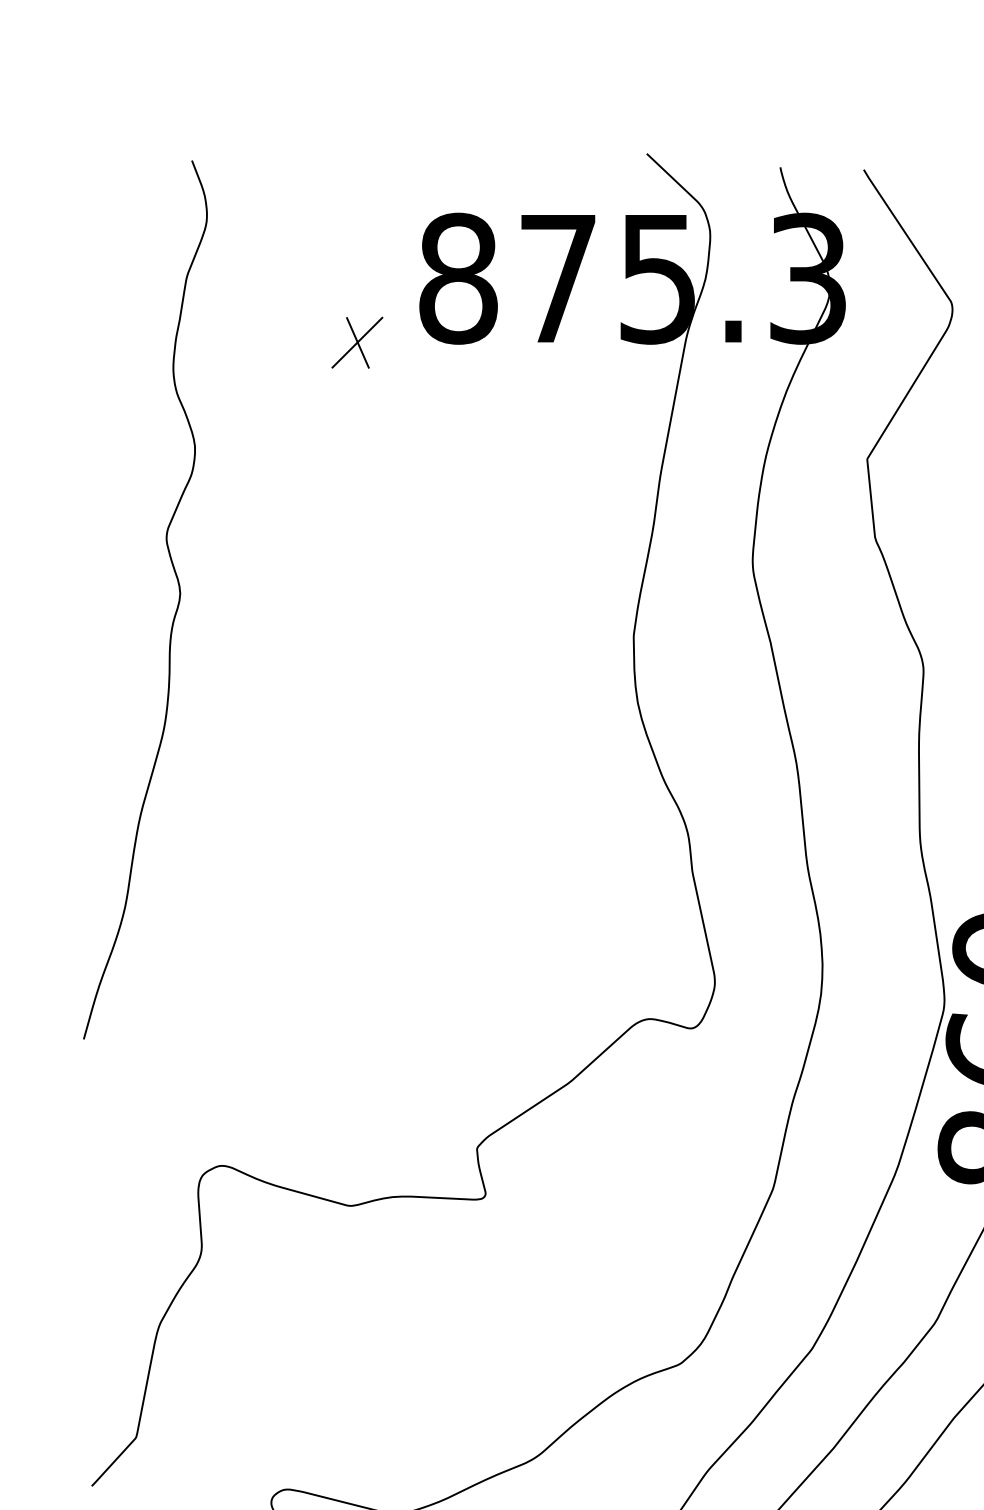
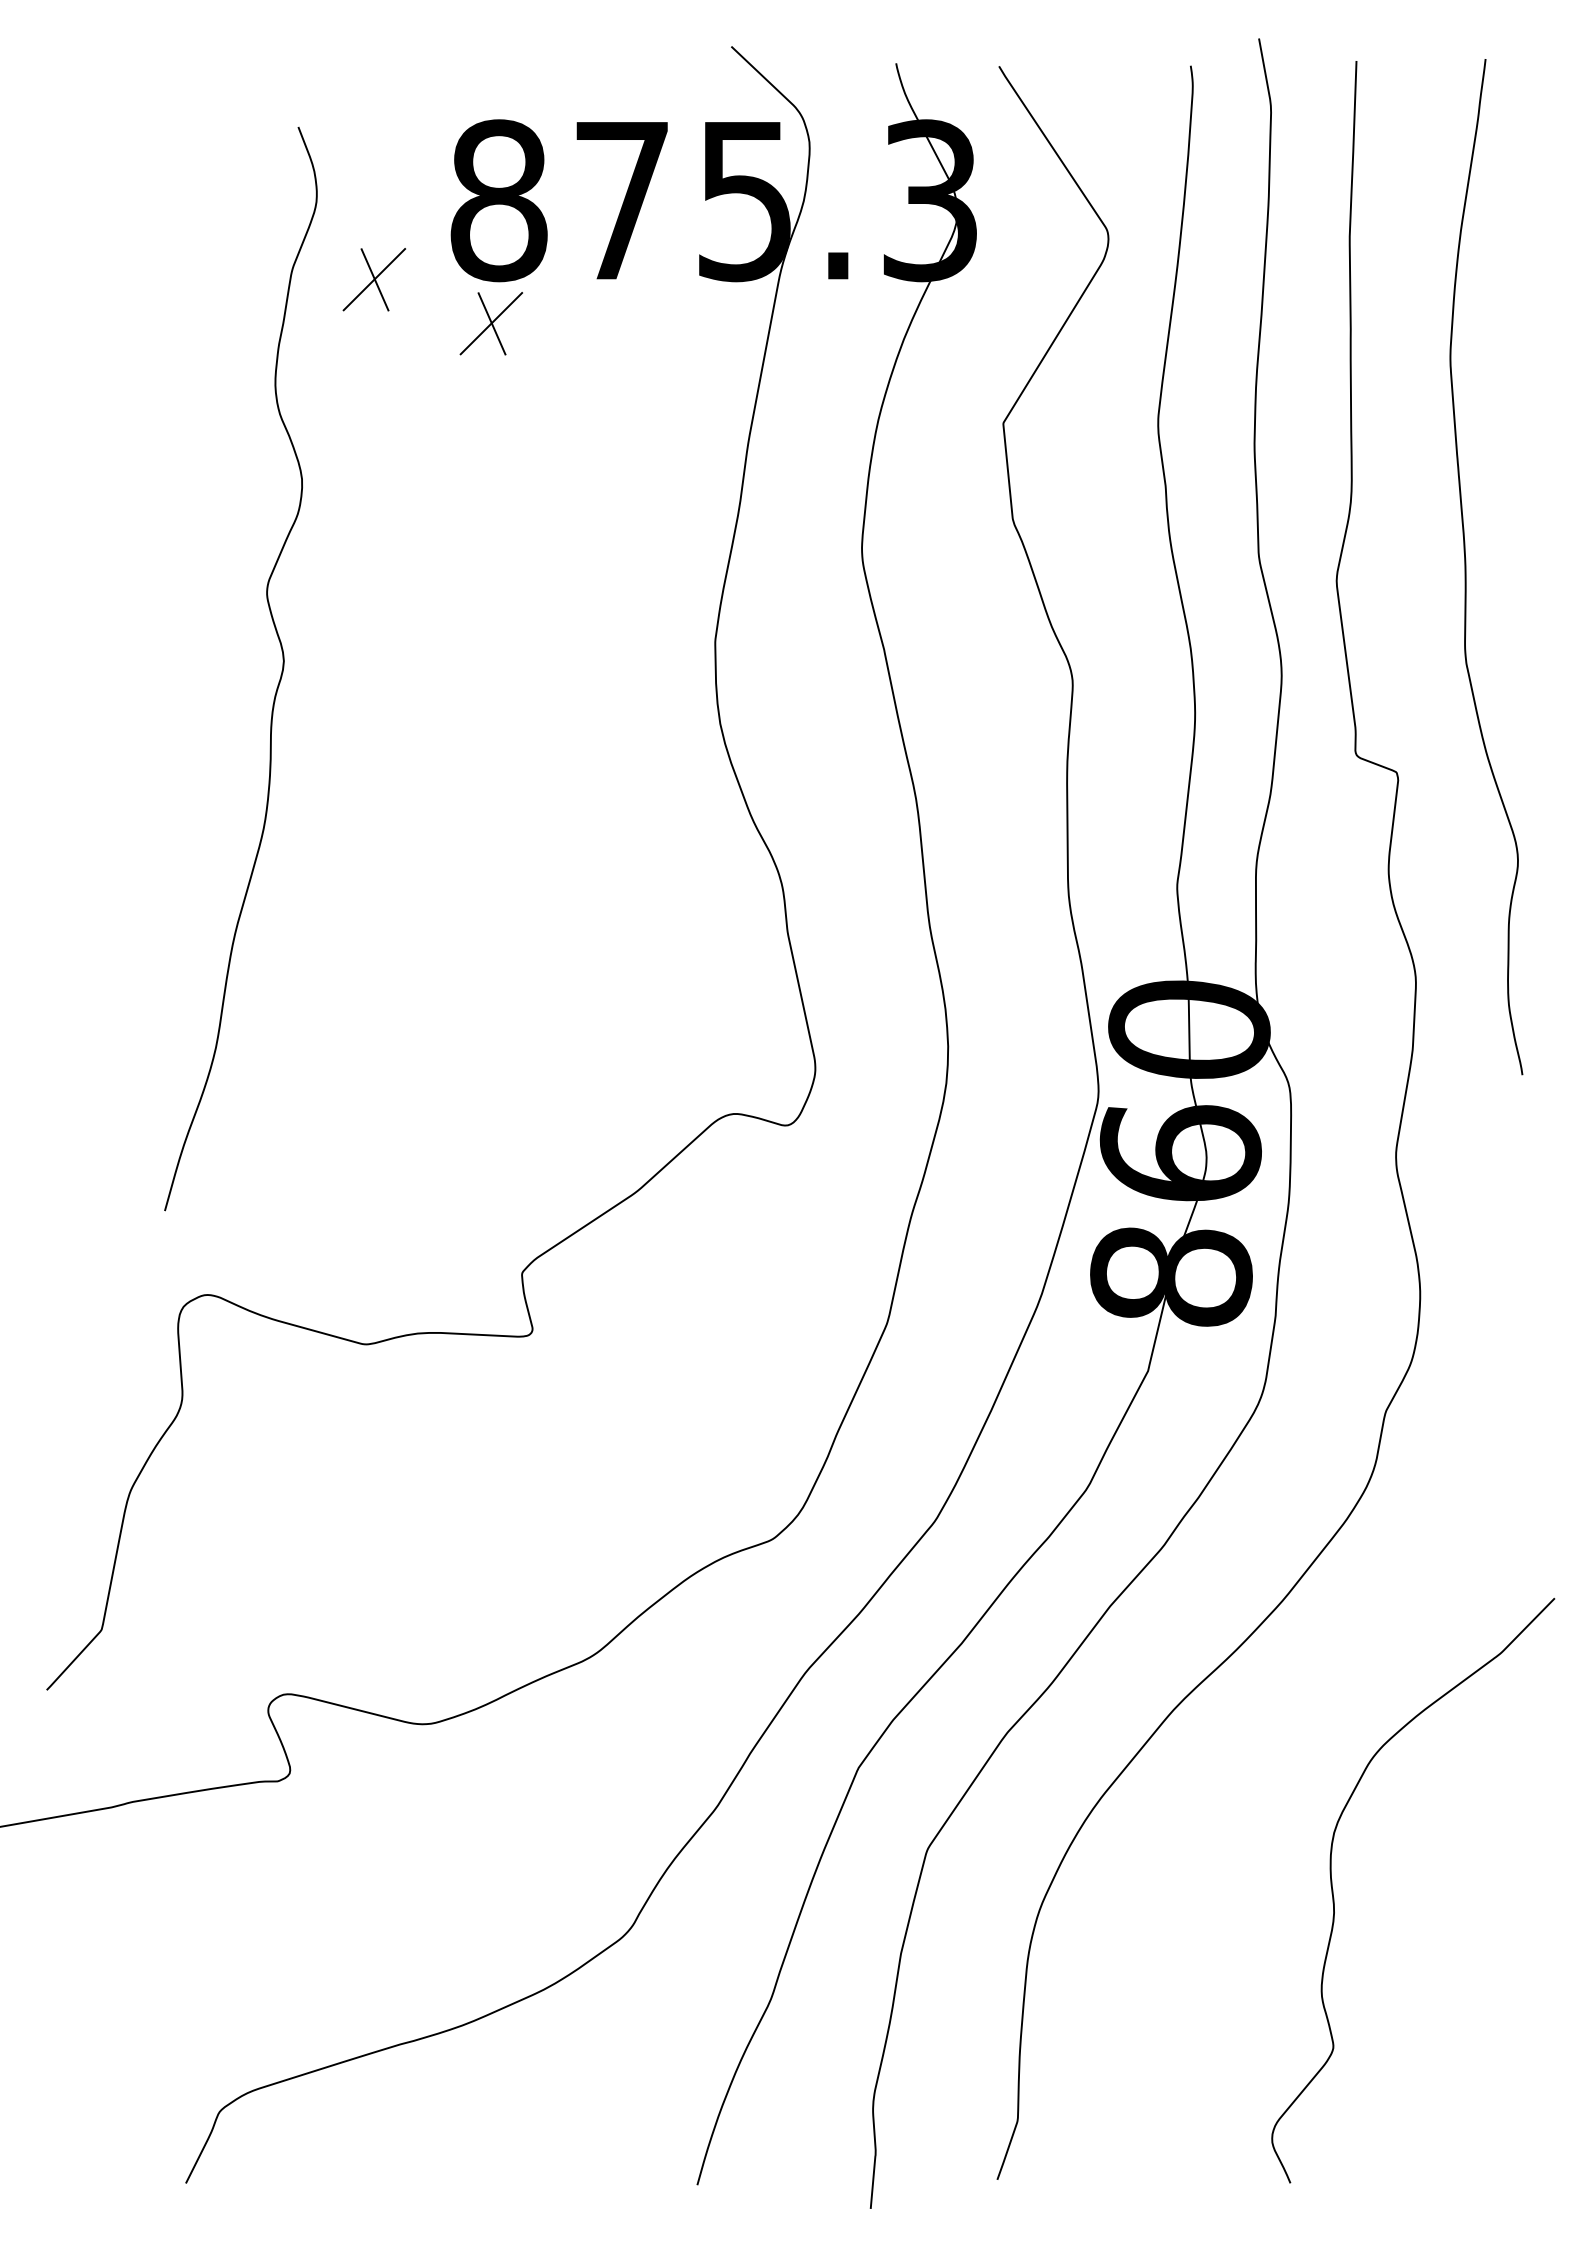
part: (451, 378) -> (490, 323), added
curve: (175, 610) -> (278, 681), moved

